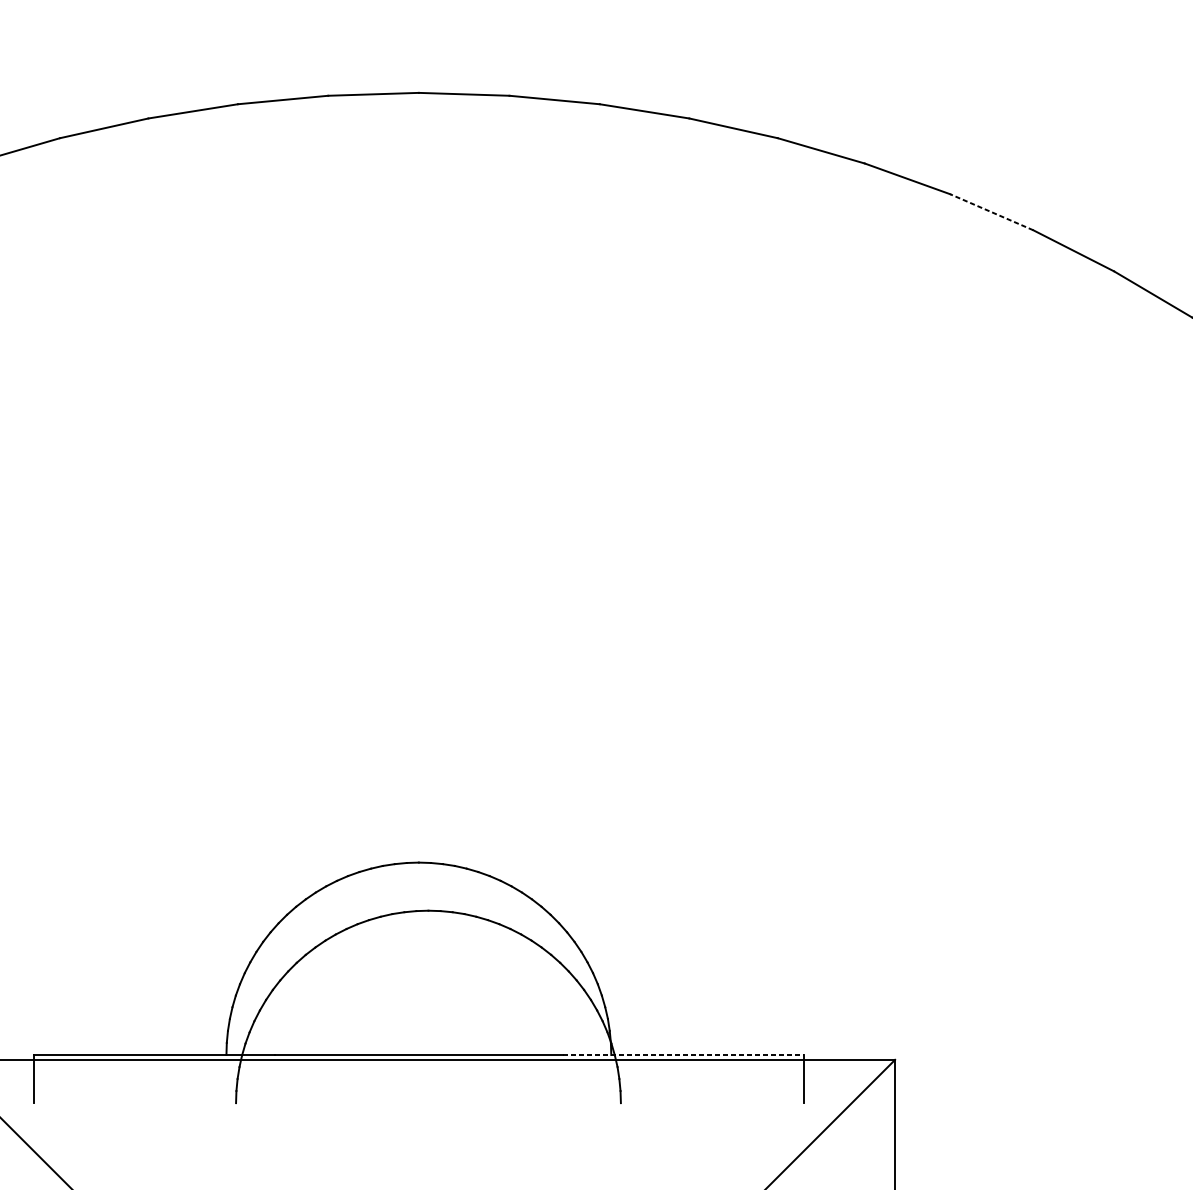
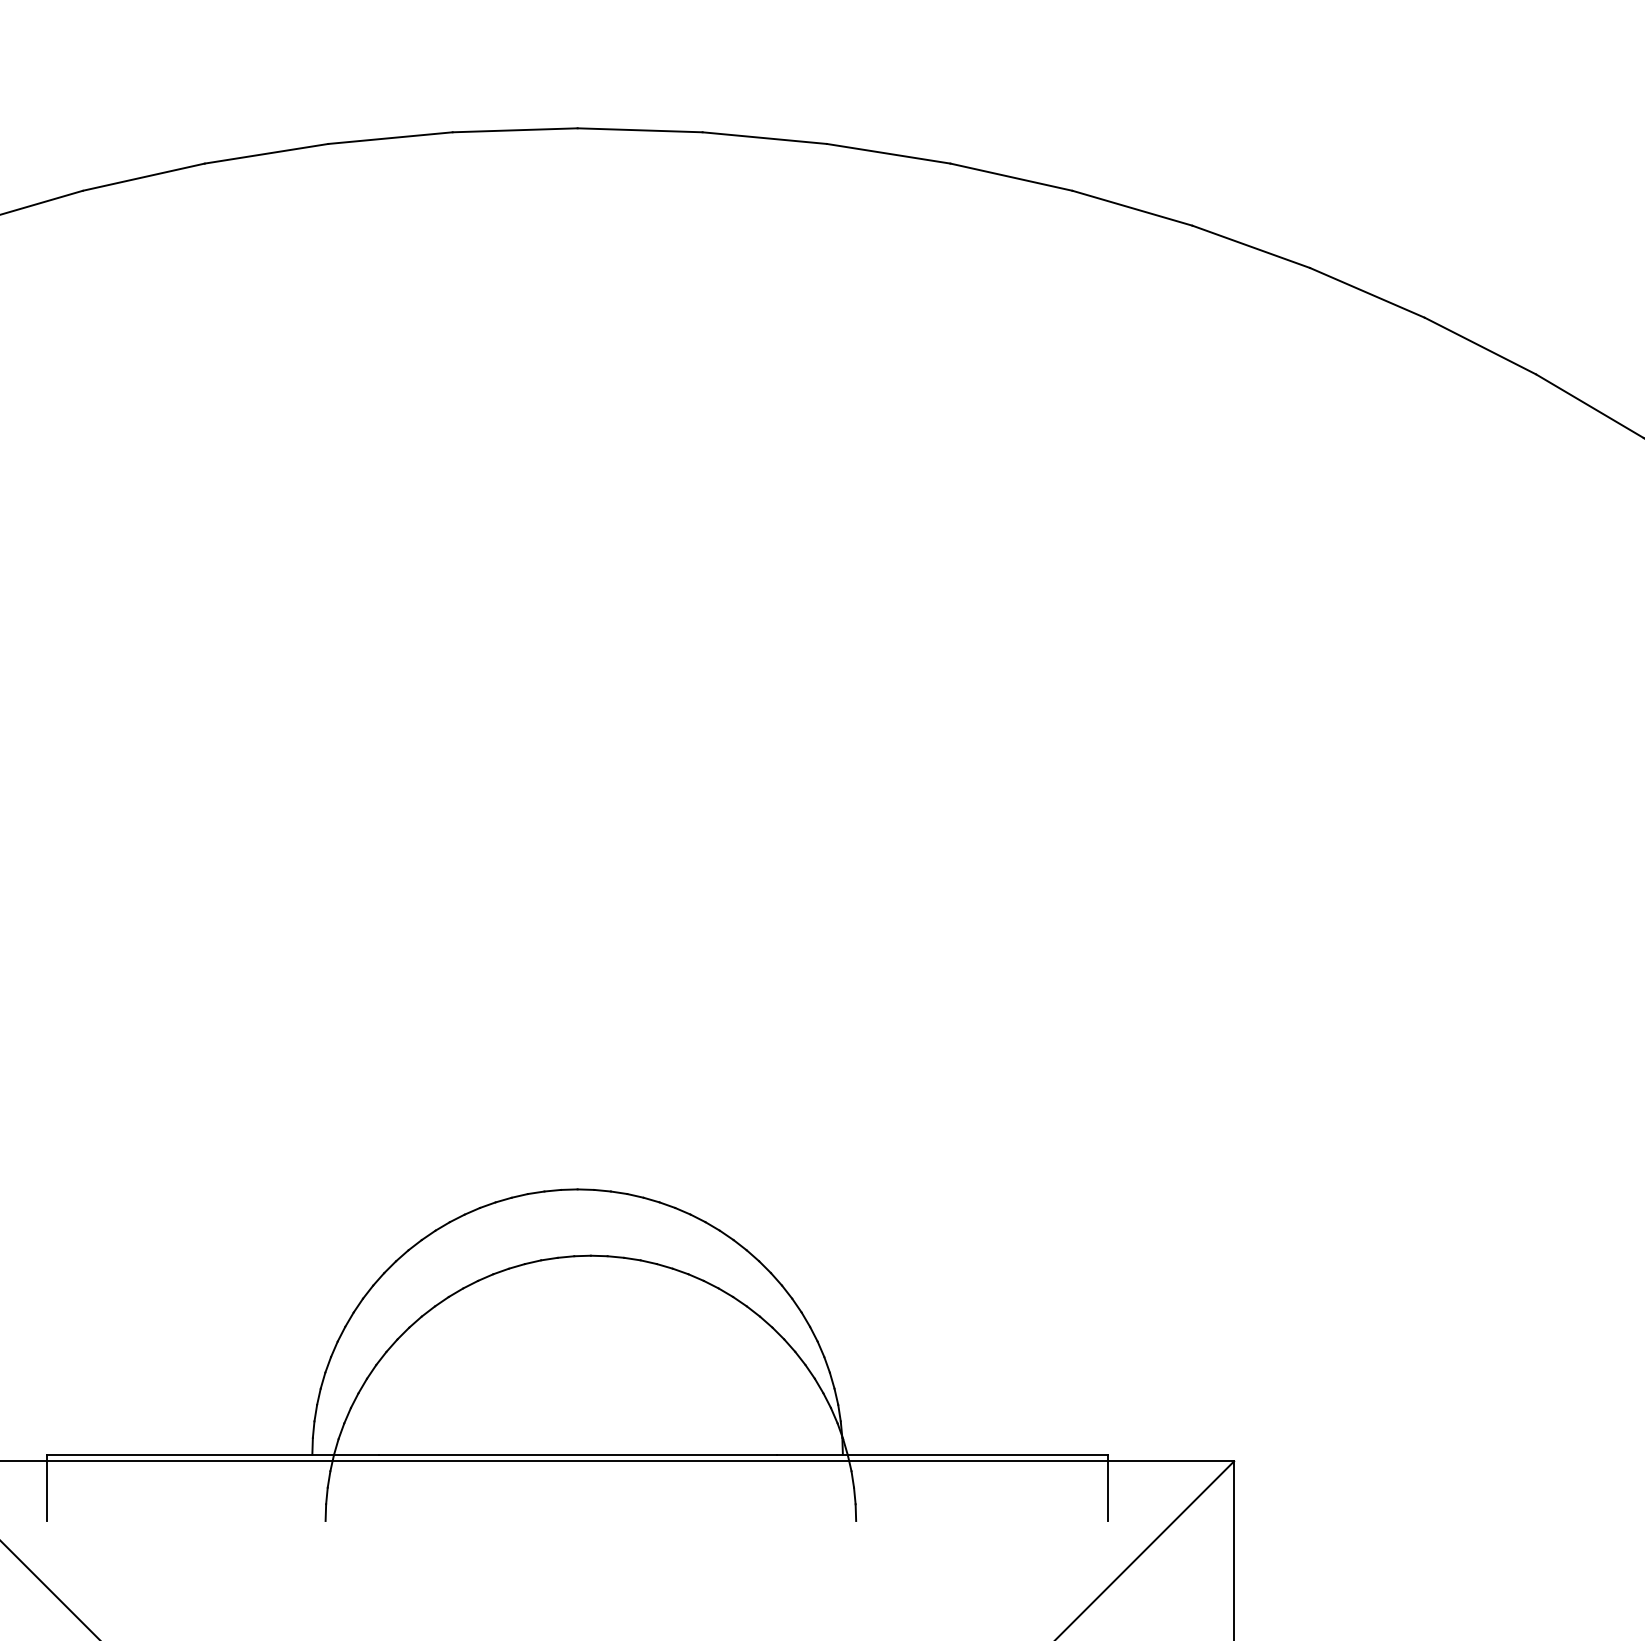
line: (991, 211) -> (1367, 292), dashed -> solid
line: (683, 1054) -> (942, 1454), dashed -> solid

